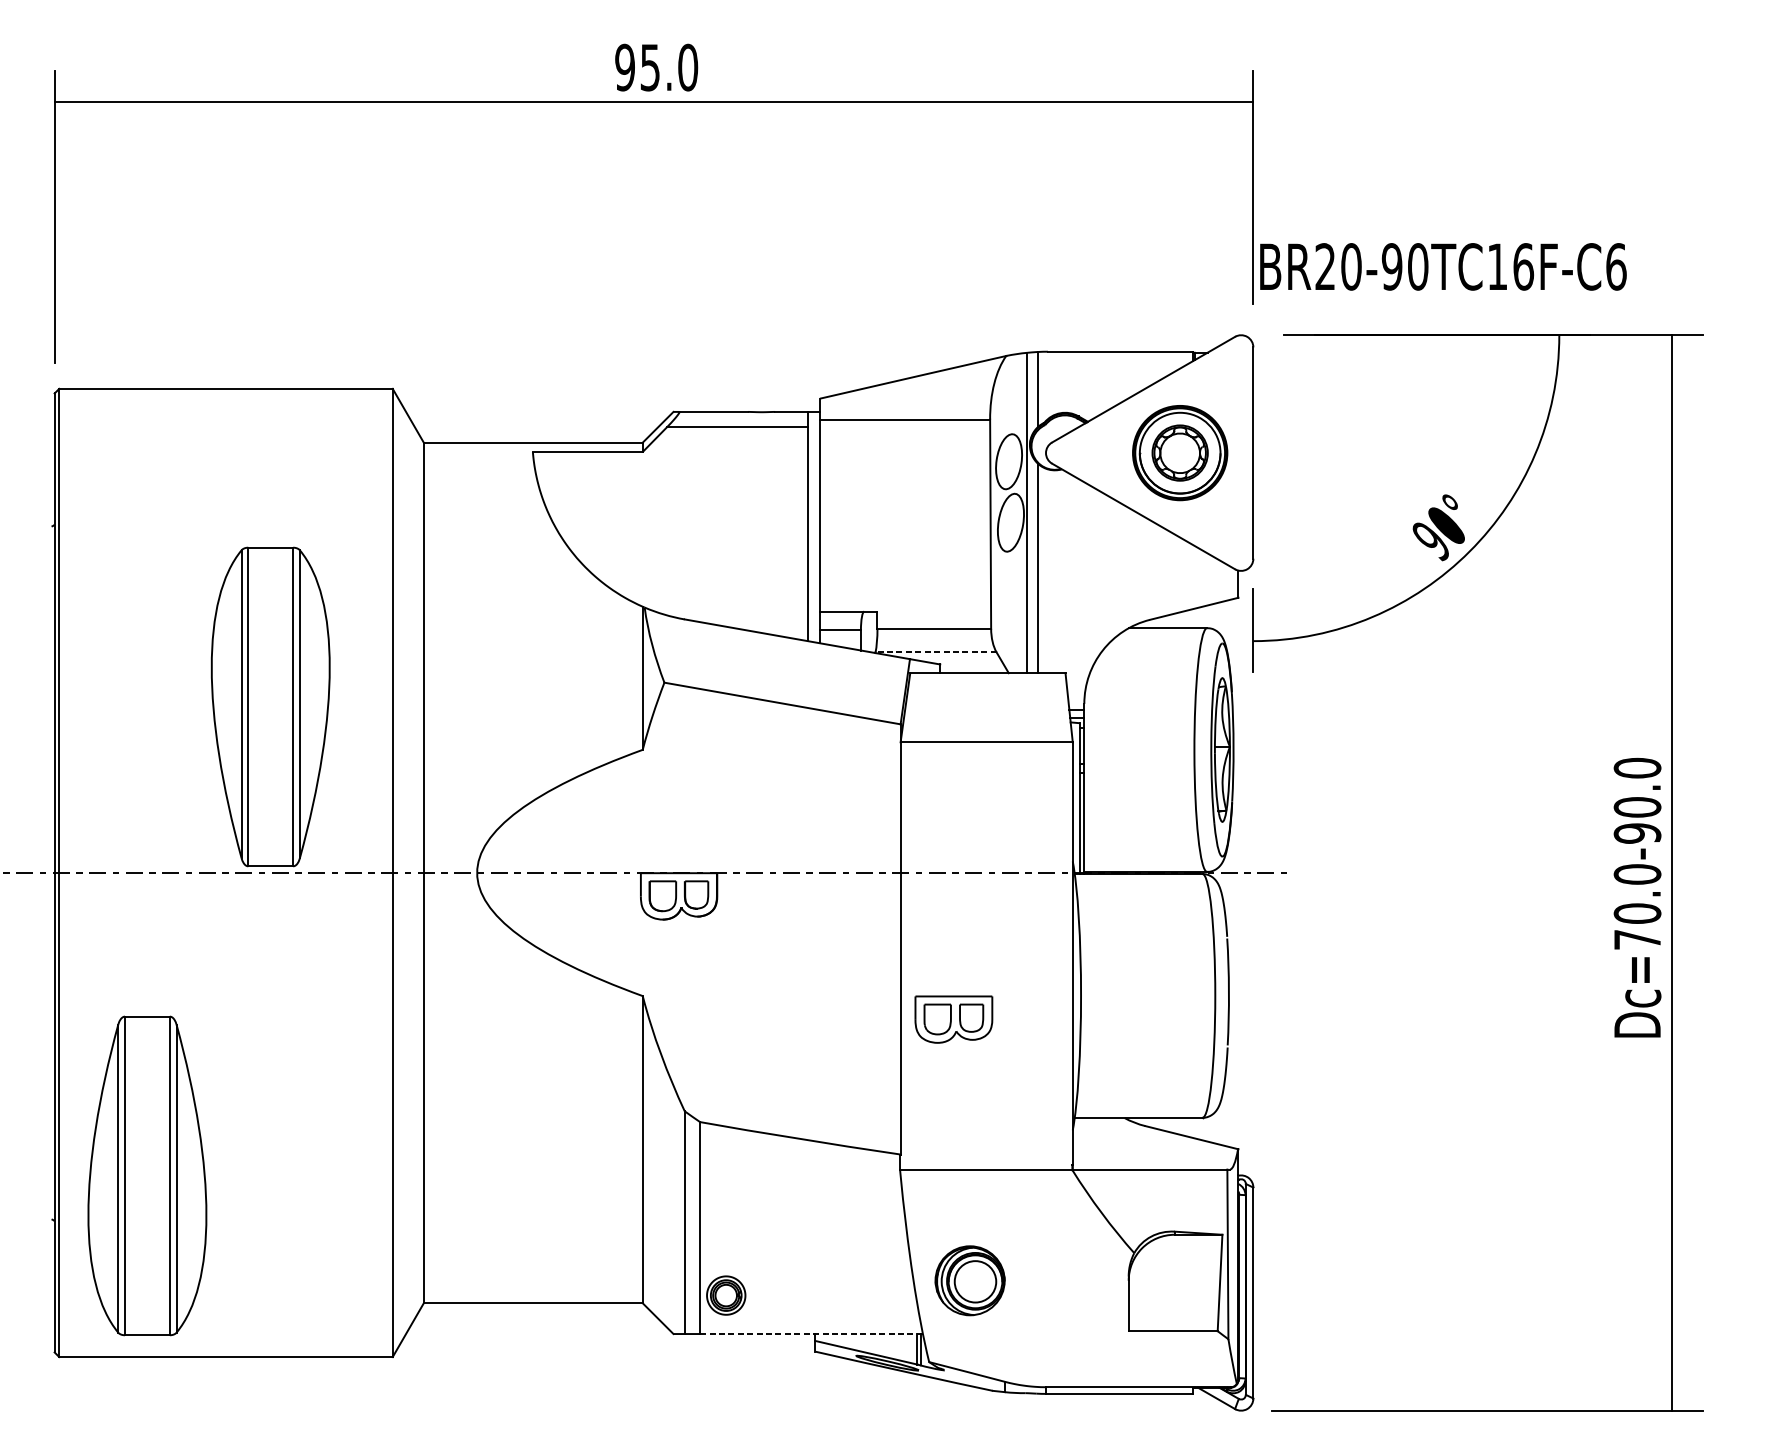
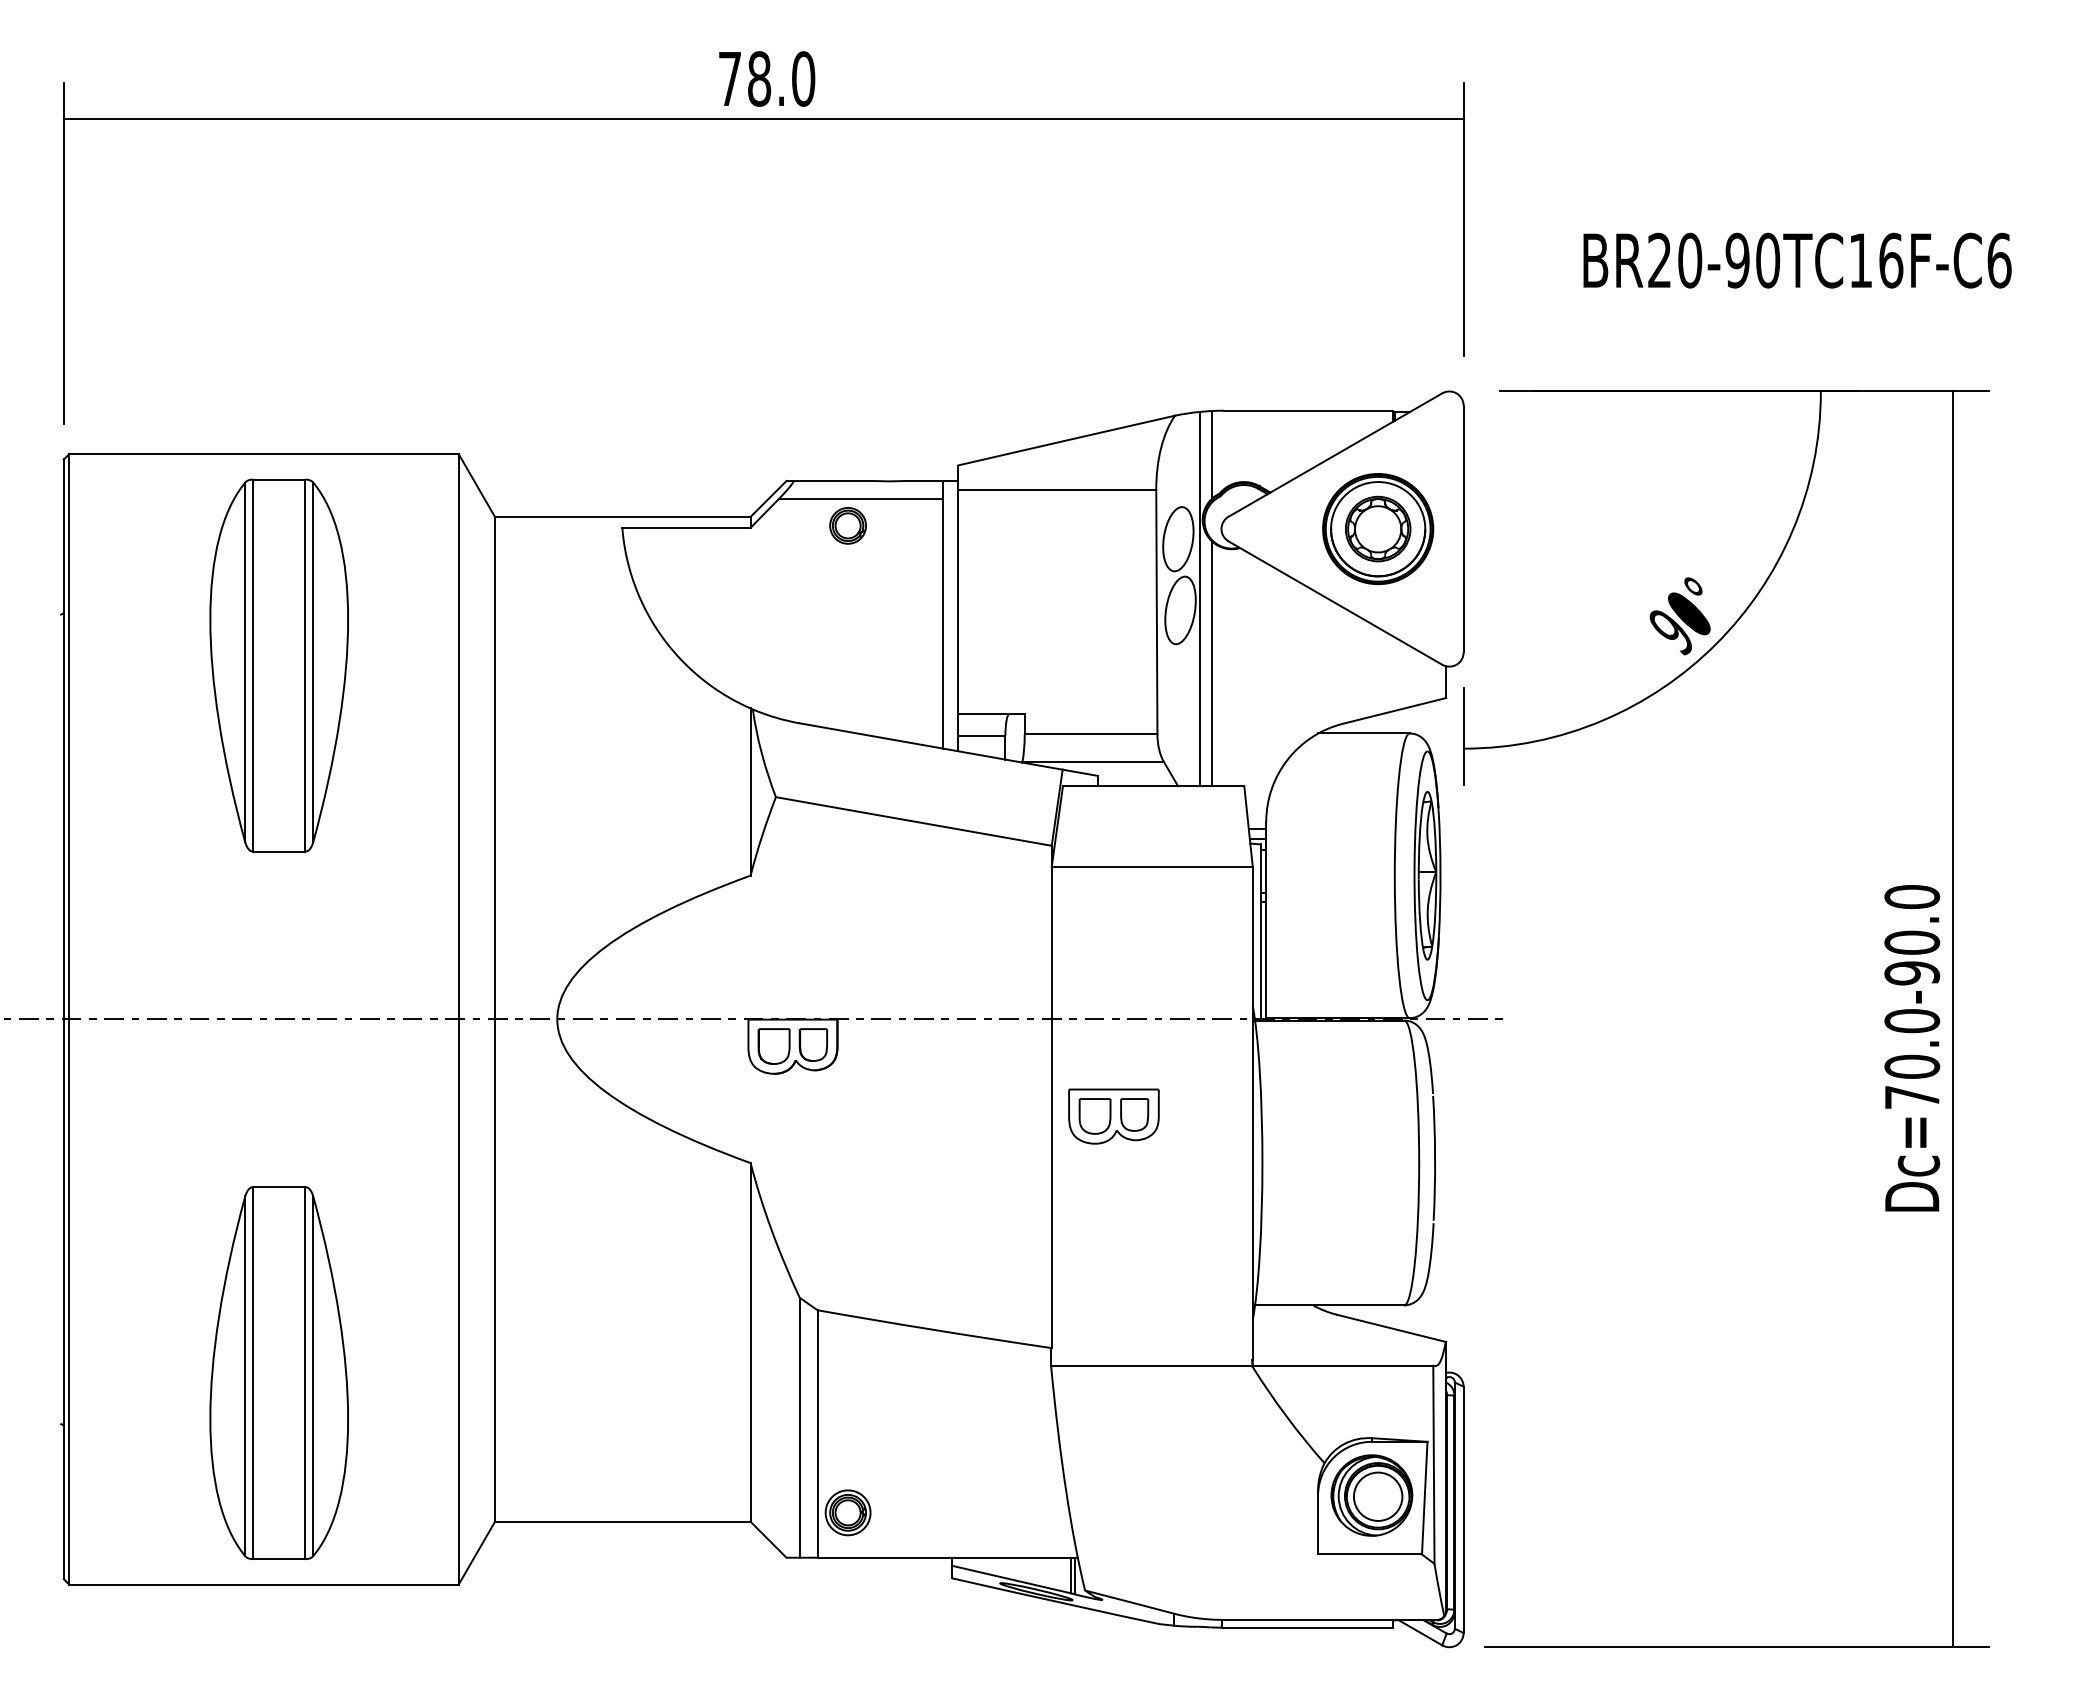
text: (637, 67) -> (744, 78), 95.0 -> 78.0
text: (1443, 266) -> (1797, 260), moved
part: (725, 450) -> (847, 525), added
line: (936, 652) -> (1093, 761), dashed -> solid
part: (270, 706) -> (278, 665), moved
part: (953, 1019) -> (1113, 1116), moved
part: (146, 1175) -> (278, 1372), moved
part: (969, 1280) -> (1371, 1495), moved
line: (812, 1333) -> (948, 1557), dashed -> solid

